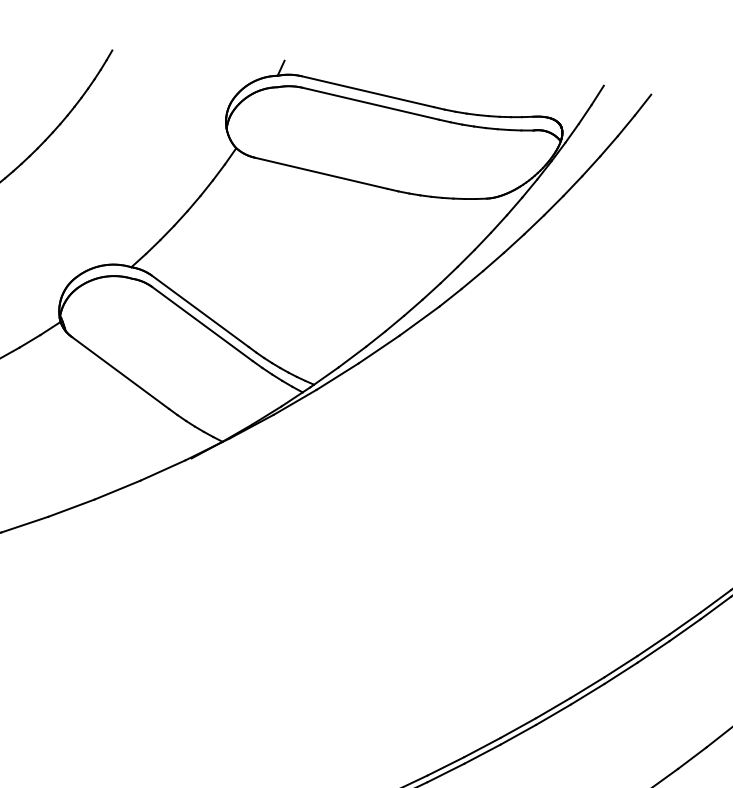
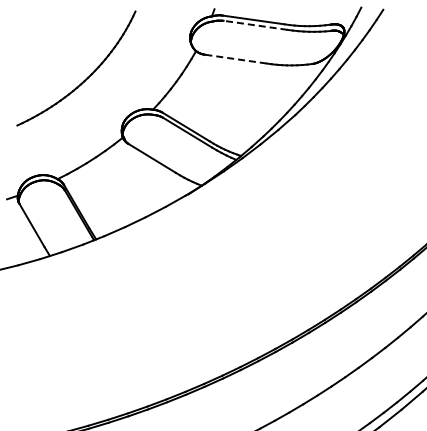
line: (370, 104) -> (255, 25), solid -> dashed
line: (320, 174) -> (235, 59), solid -> dashed

